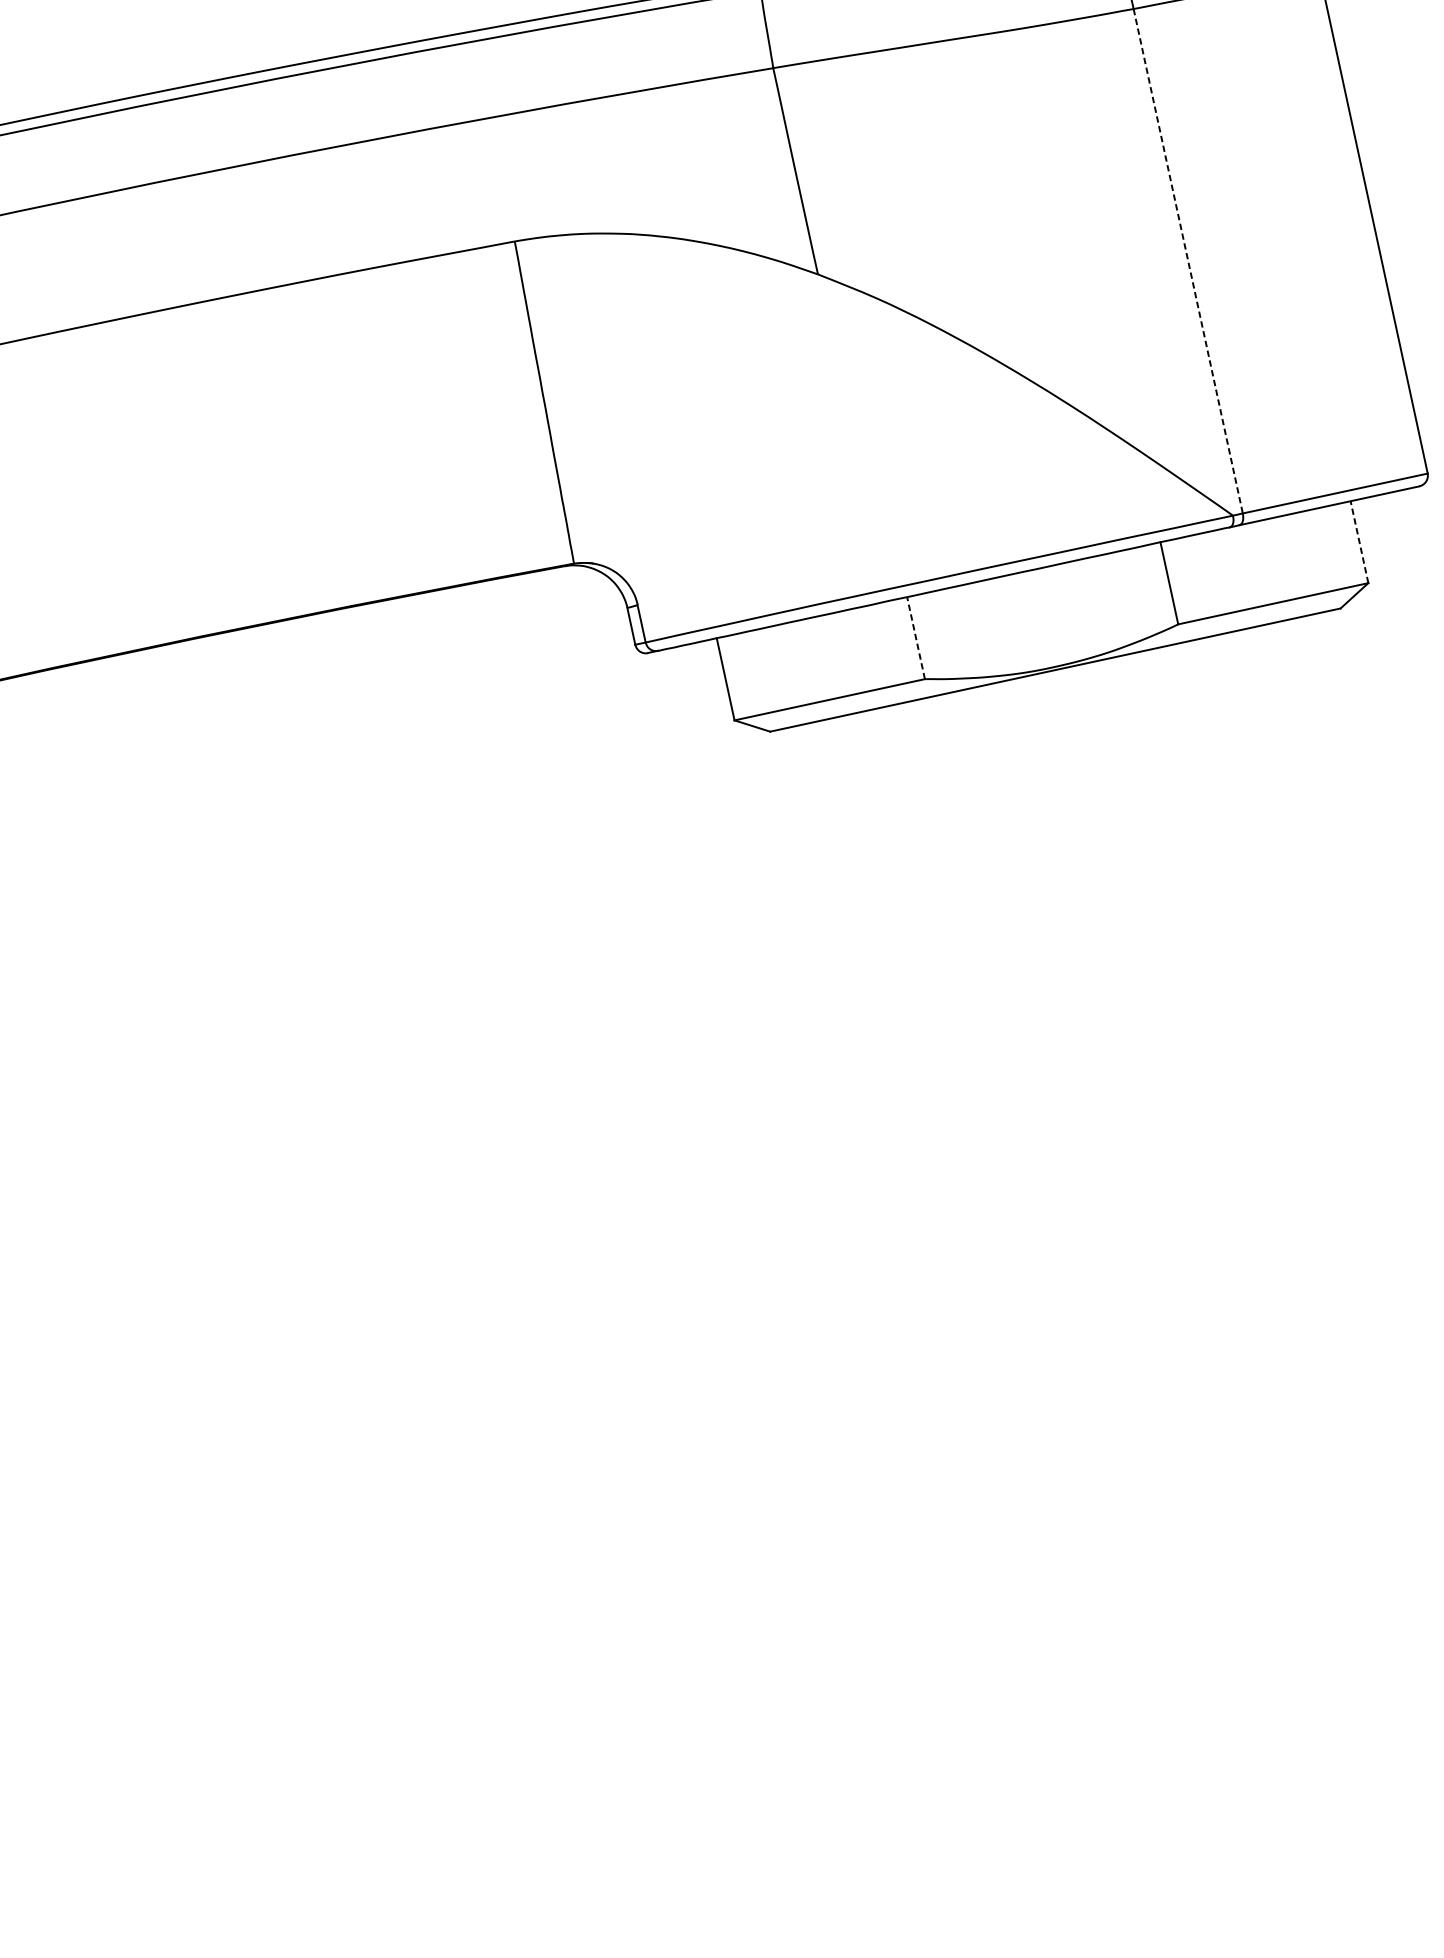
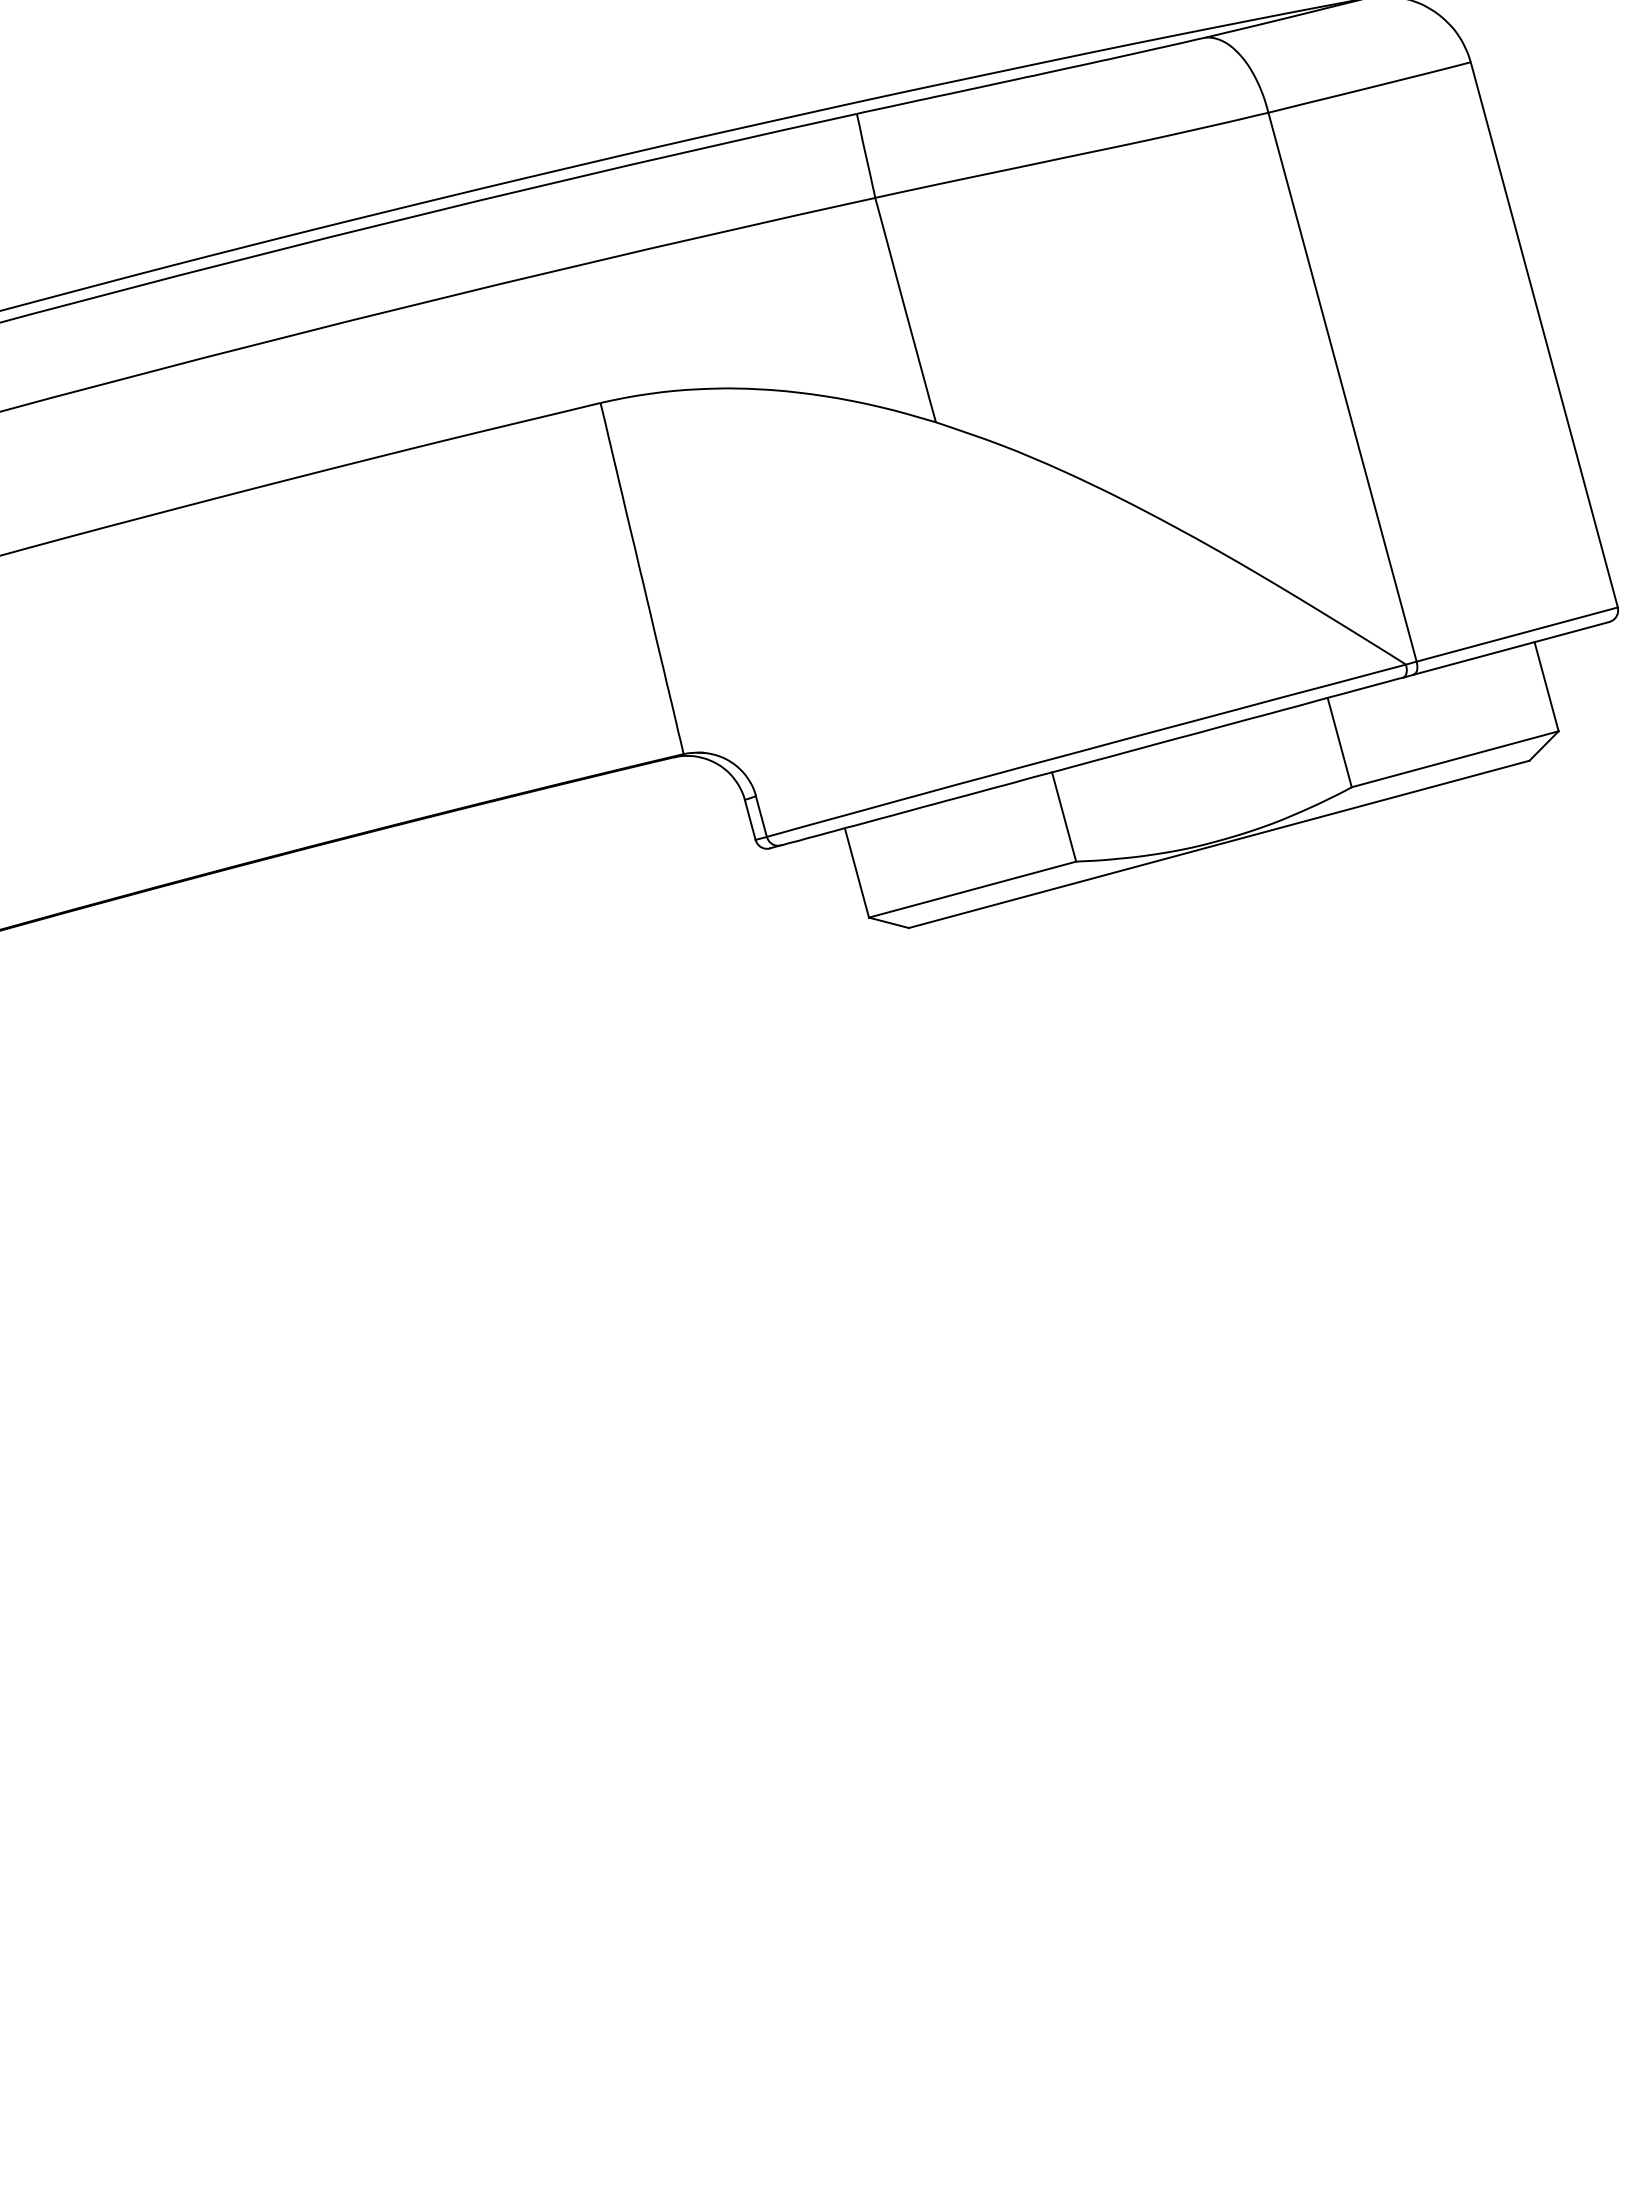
line: (1188, 261) -> (1342, 387), dashed -> solid
line: (1359, 541) -> (1546, 686), dashed -> solid
line: (915, 637) -> (1063, 816), dashed -> solid

